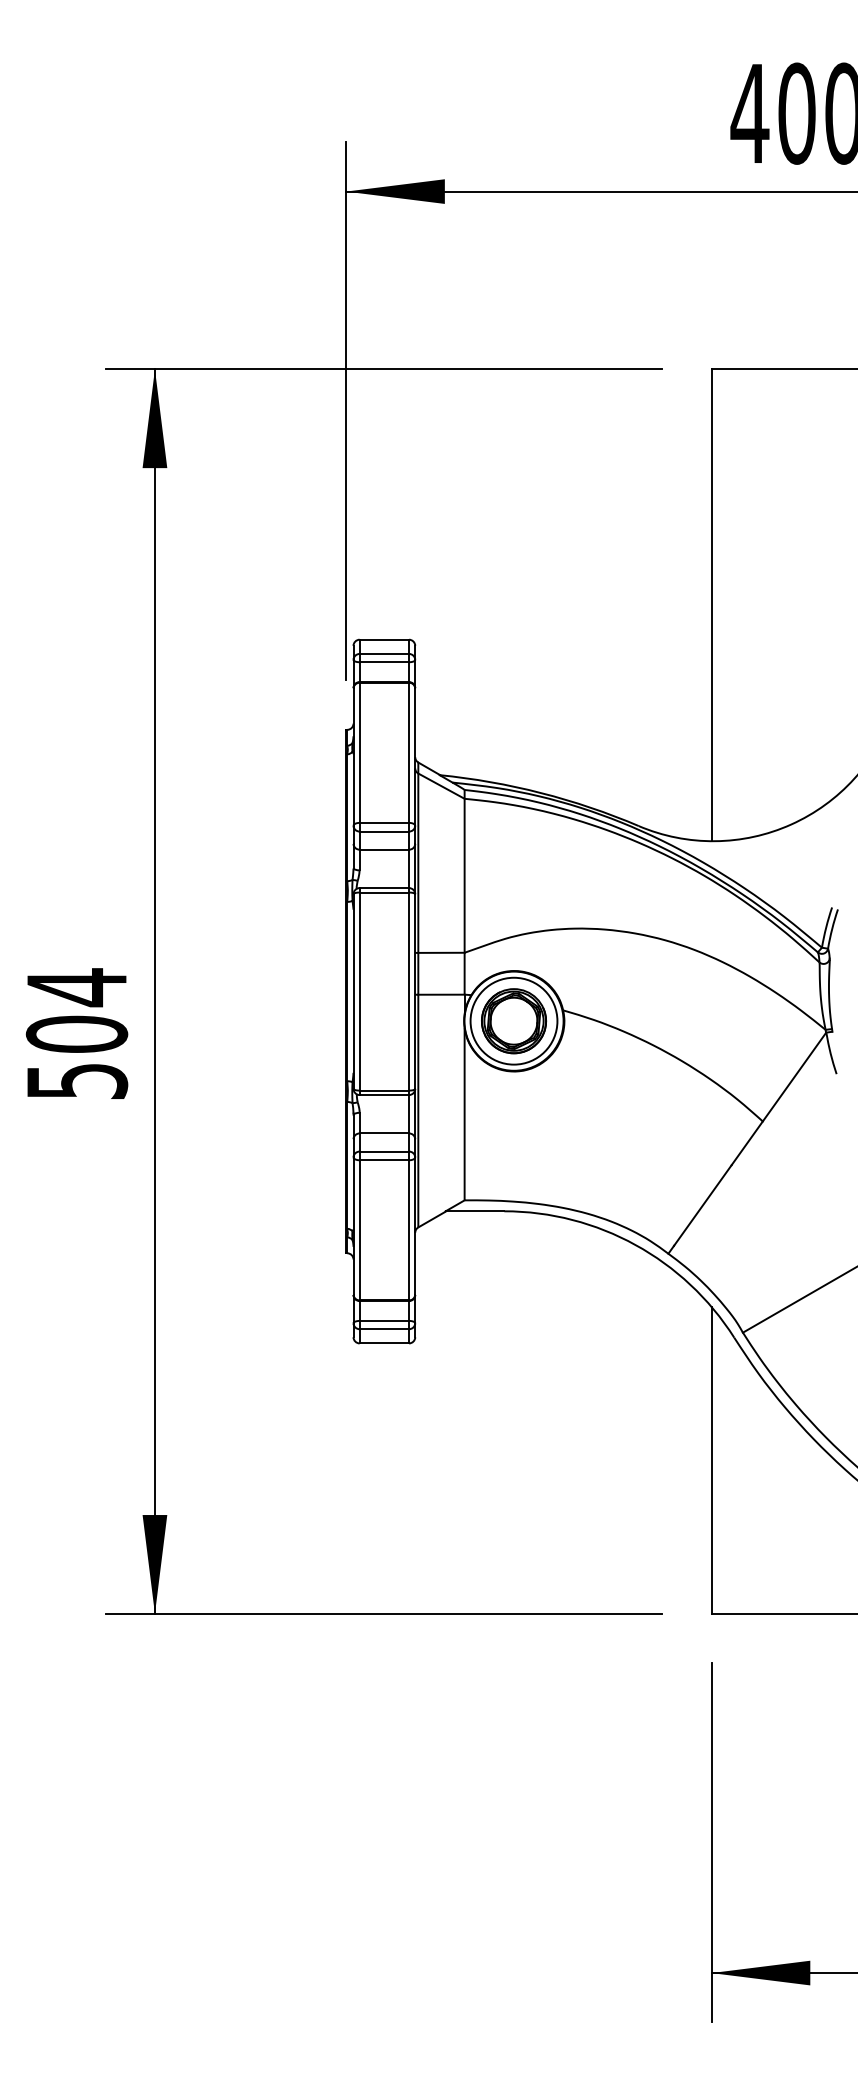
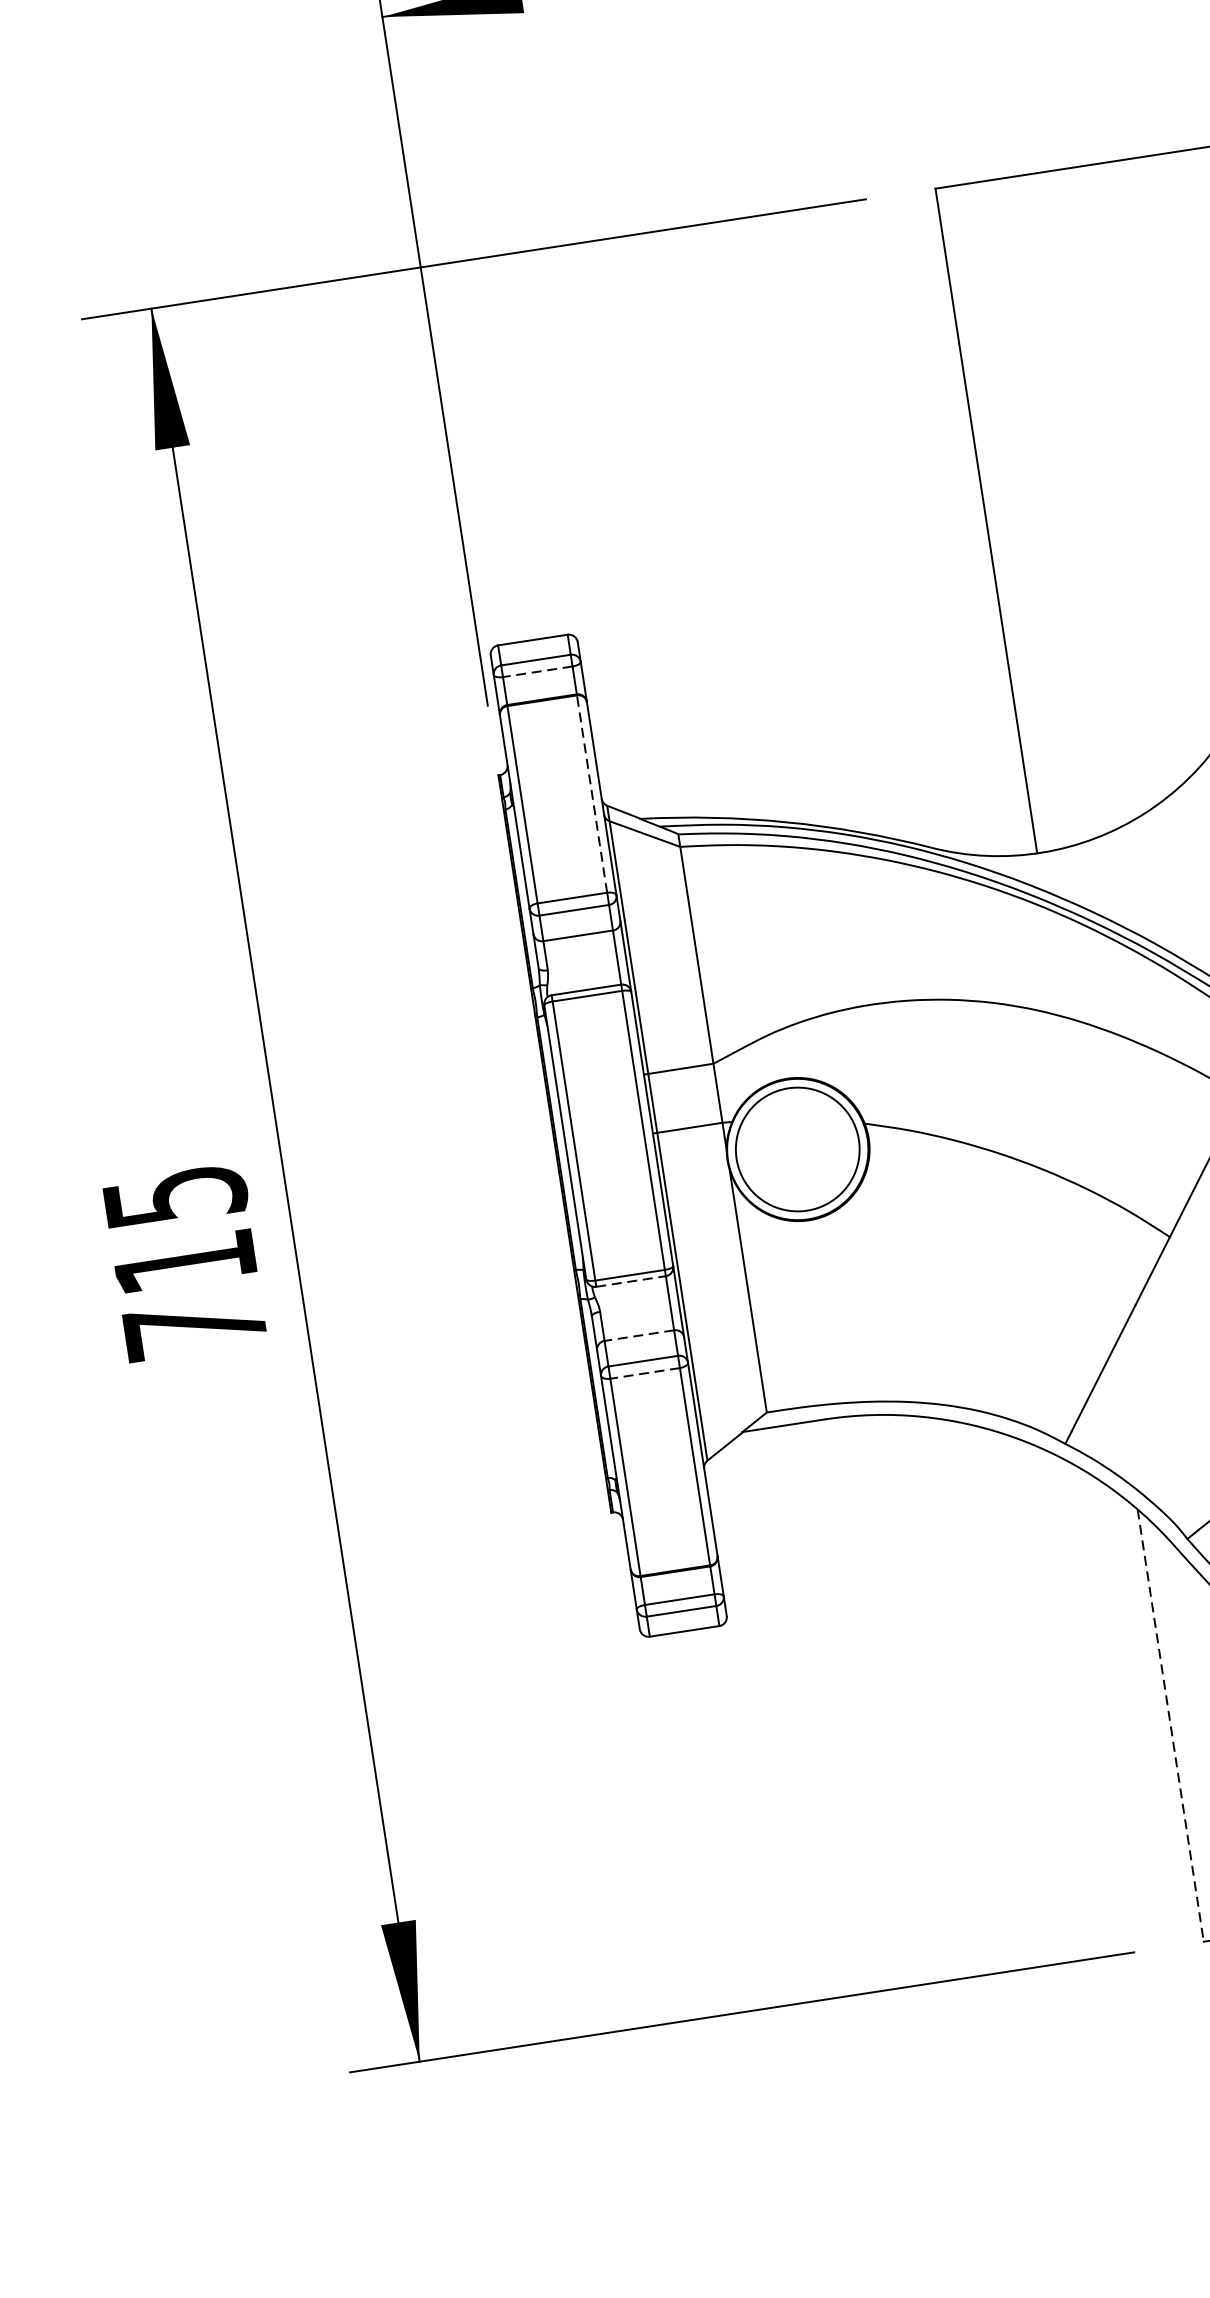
line: (384, 662) -> (538, 672), solid -> dashed
line: (409, 752) -> (592, 793), solid -> dashed
part: (514, 1021) -> (798, 1149), removed
text: (76, 1033) -> (184, 1261), 504 -> 715
line: (384, 1095) -> (631, 1282), solid -> dashed
line: (384, 1133) -> (639, 1335), solid -> dashed
line: (384, 1160) -> (645, 1373), solid -> dashed
line: (711, 1460) -> (1170, 1725), solid -> dashed

